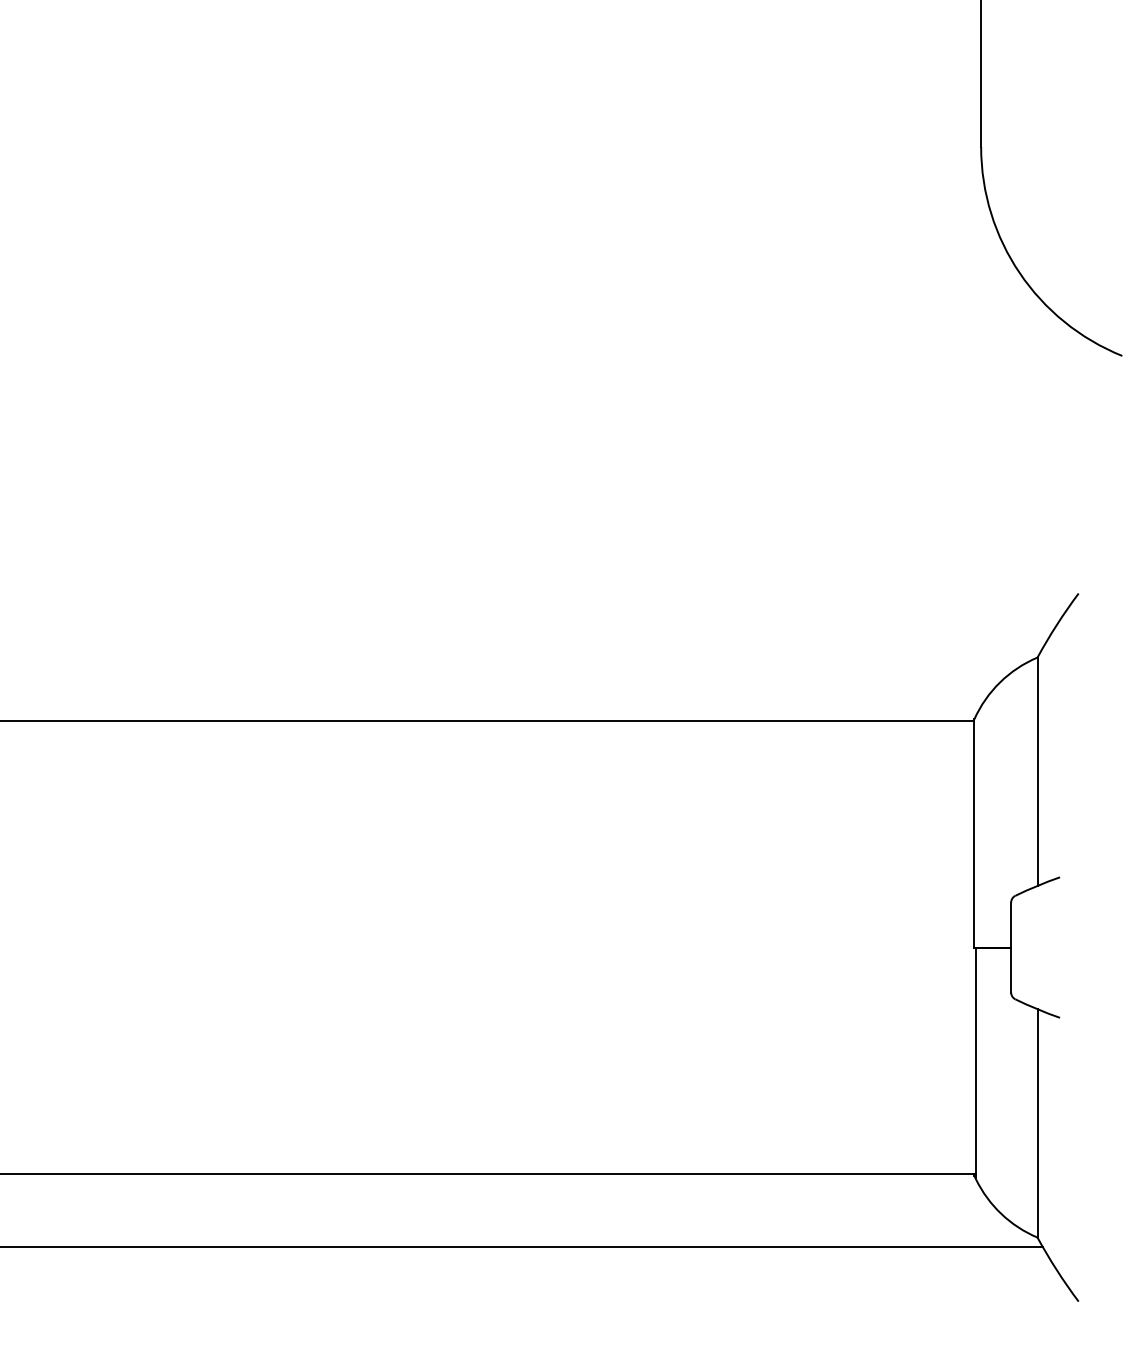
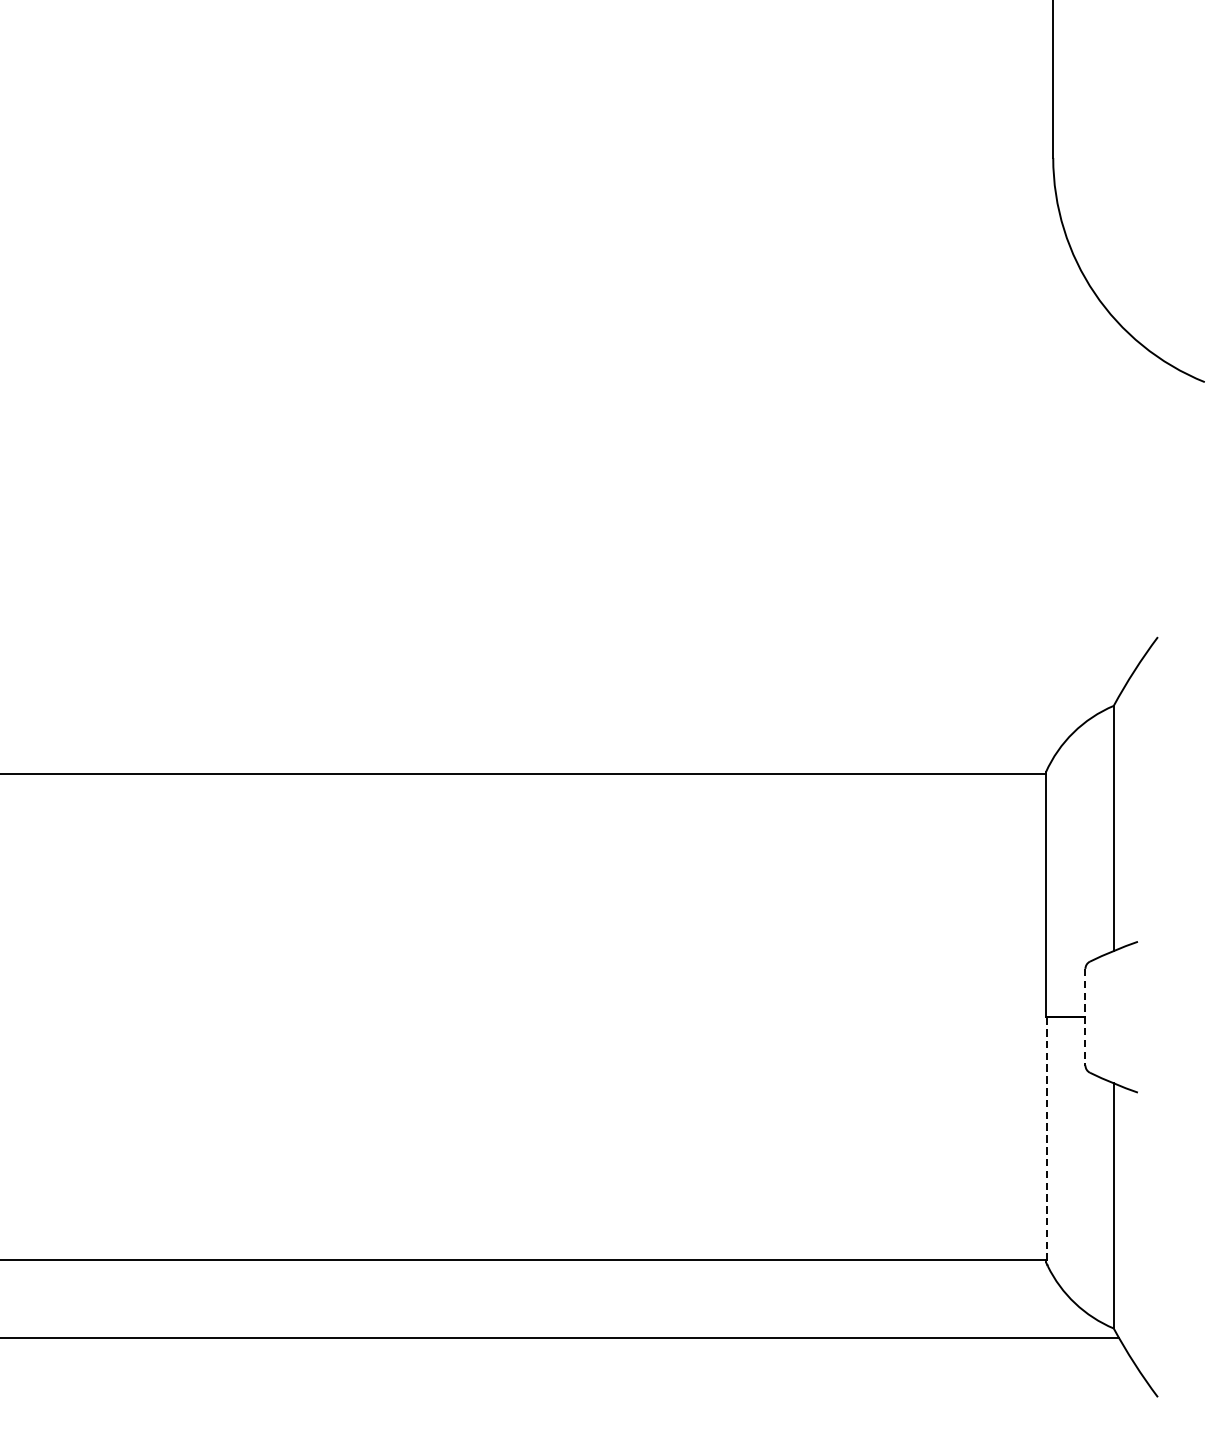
line: (1011, 948) -> (1085, 1018), solid -> dashed
line: (975, 1063) -> (1047, 1141), solid -> dashed

